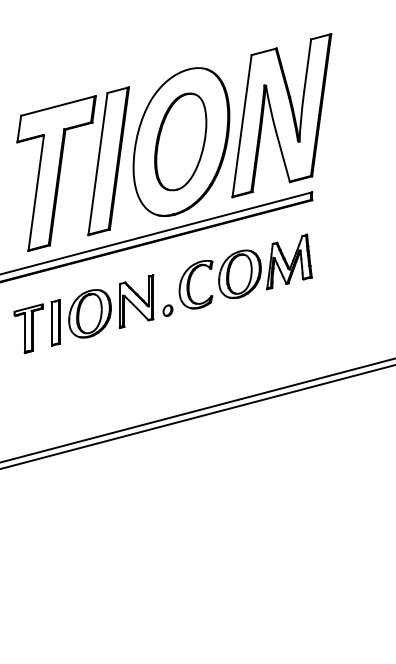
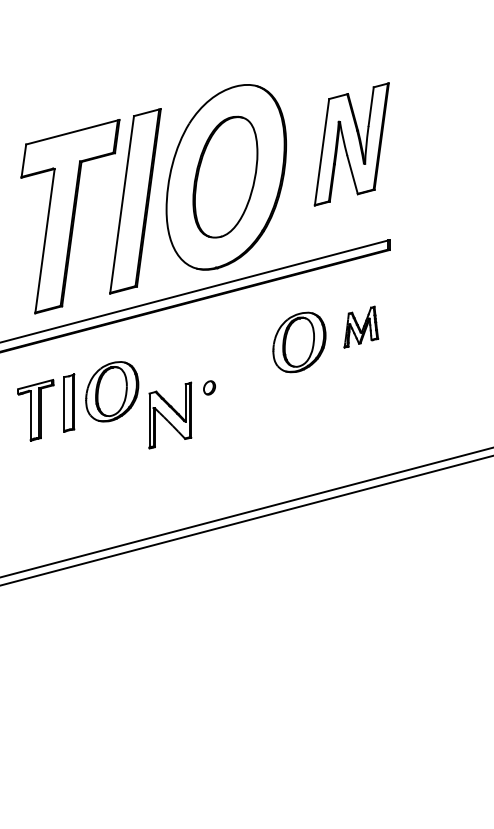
part: (281, 115) -> (351, 144), size x0.6
part: (289, 262) -> (361, 327), size x0.6
part: (189, 284) -> (236, 355), removed
part: (136, 301) -> (170, 415), moved

